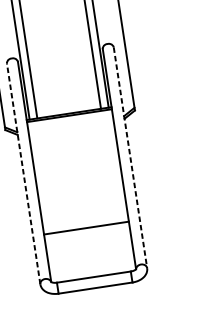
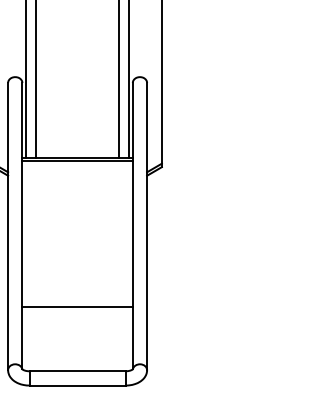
line: (130, 157) -> (147, 226), dashed -> solid
line: (23, 173) -> (8, 226), dashed -> solid

